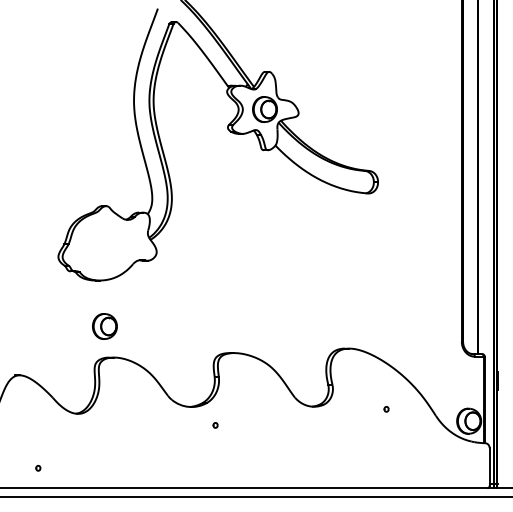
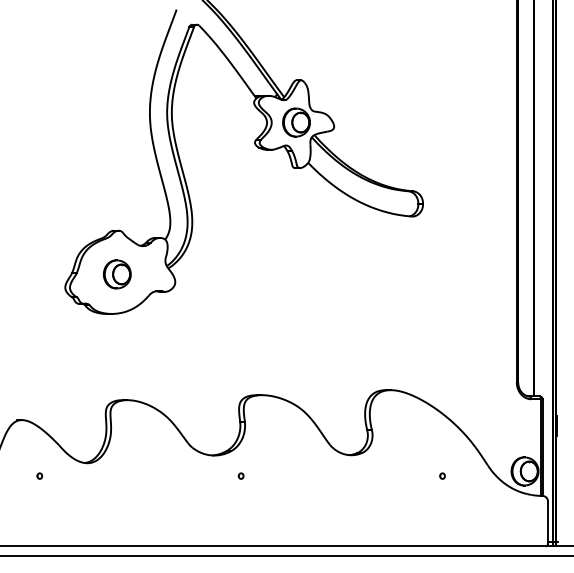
part: (105, 326) -> (117, 274), moved
part: (386, 408) -> (442, 475), moved
part: (38, 467) -> (39, 475), moved

